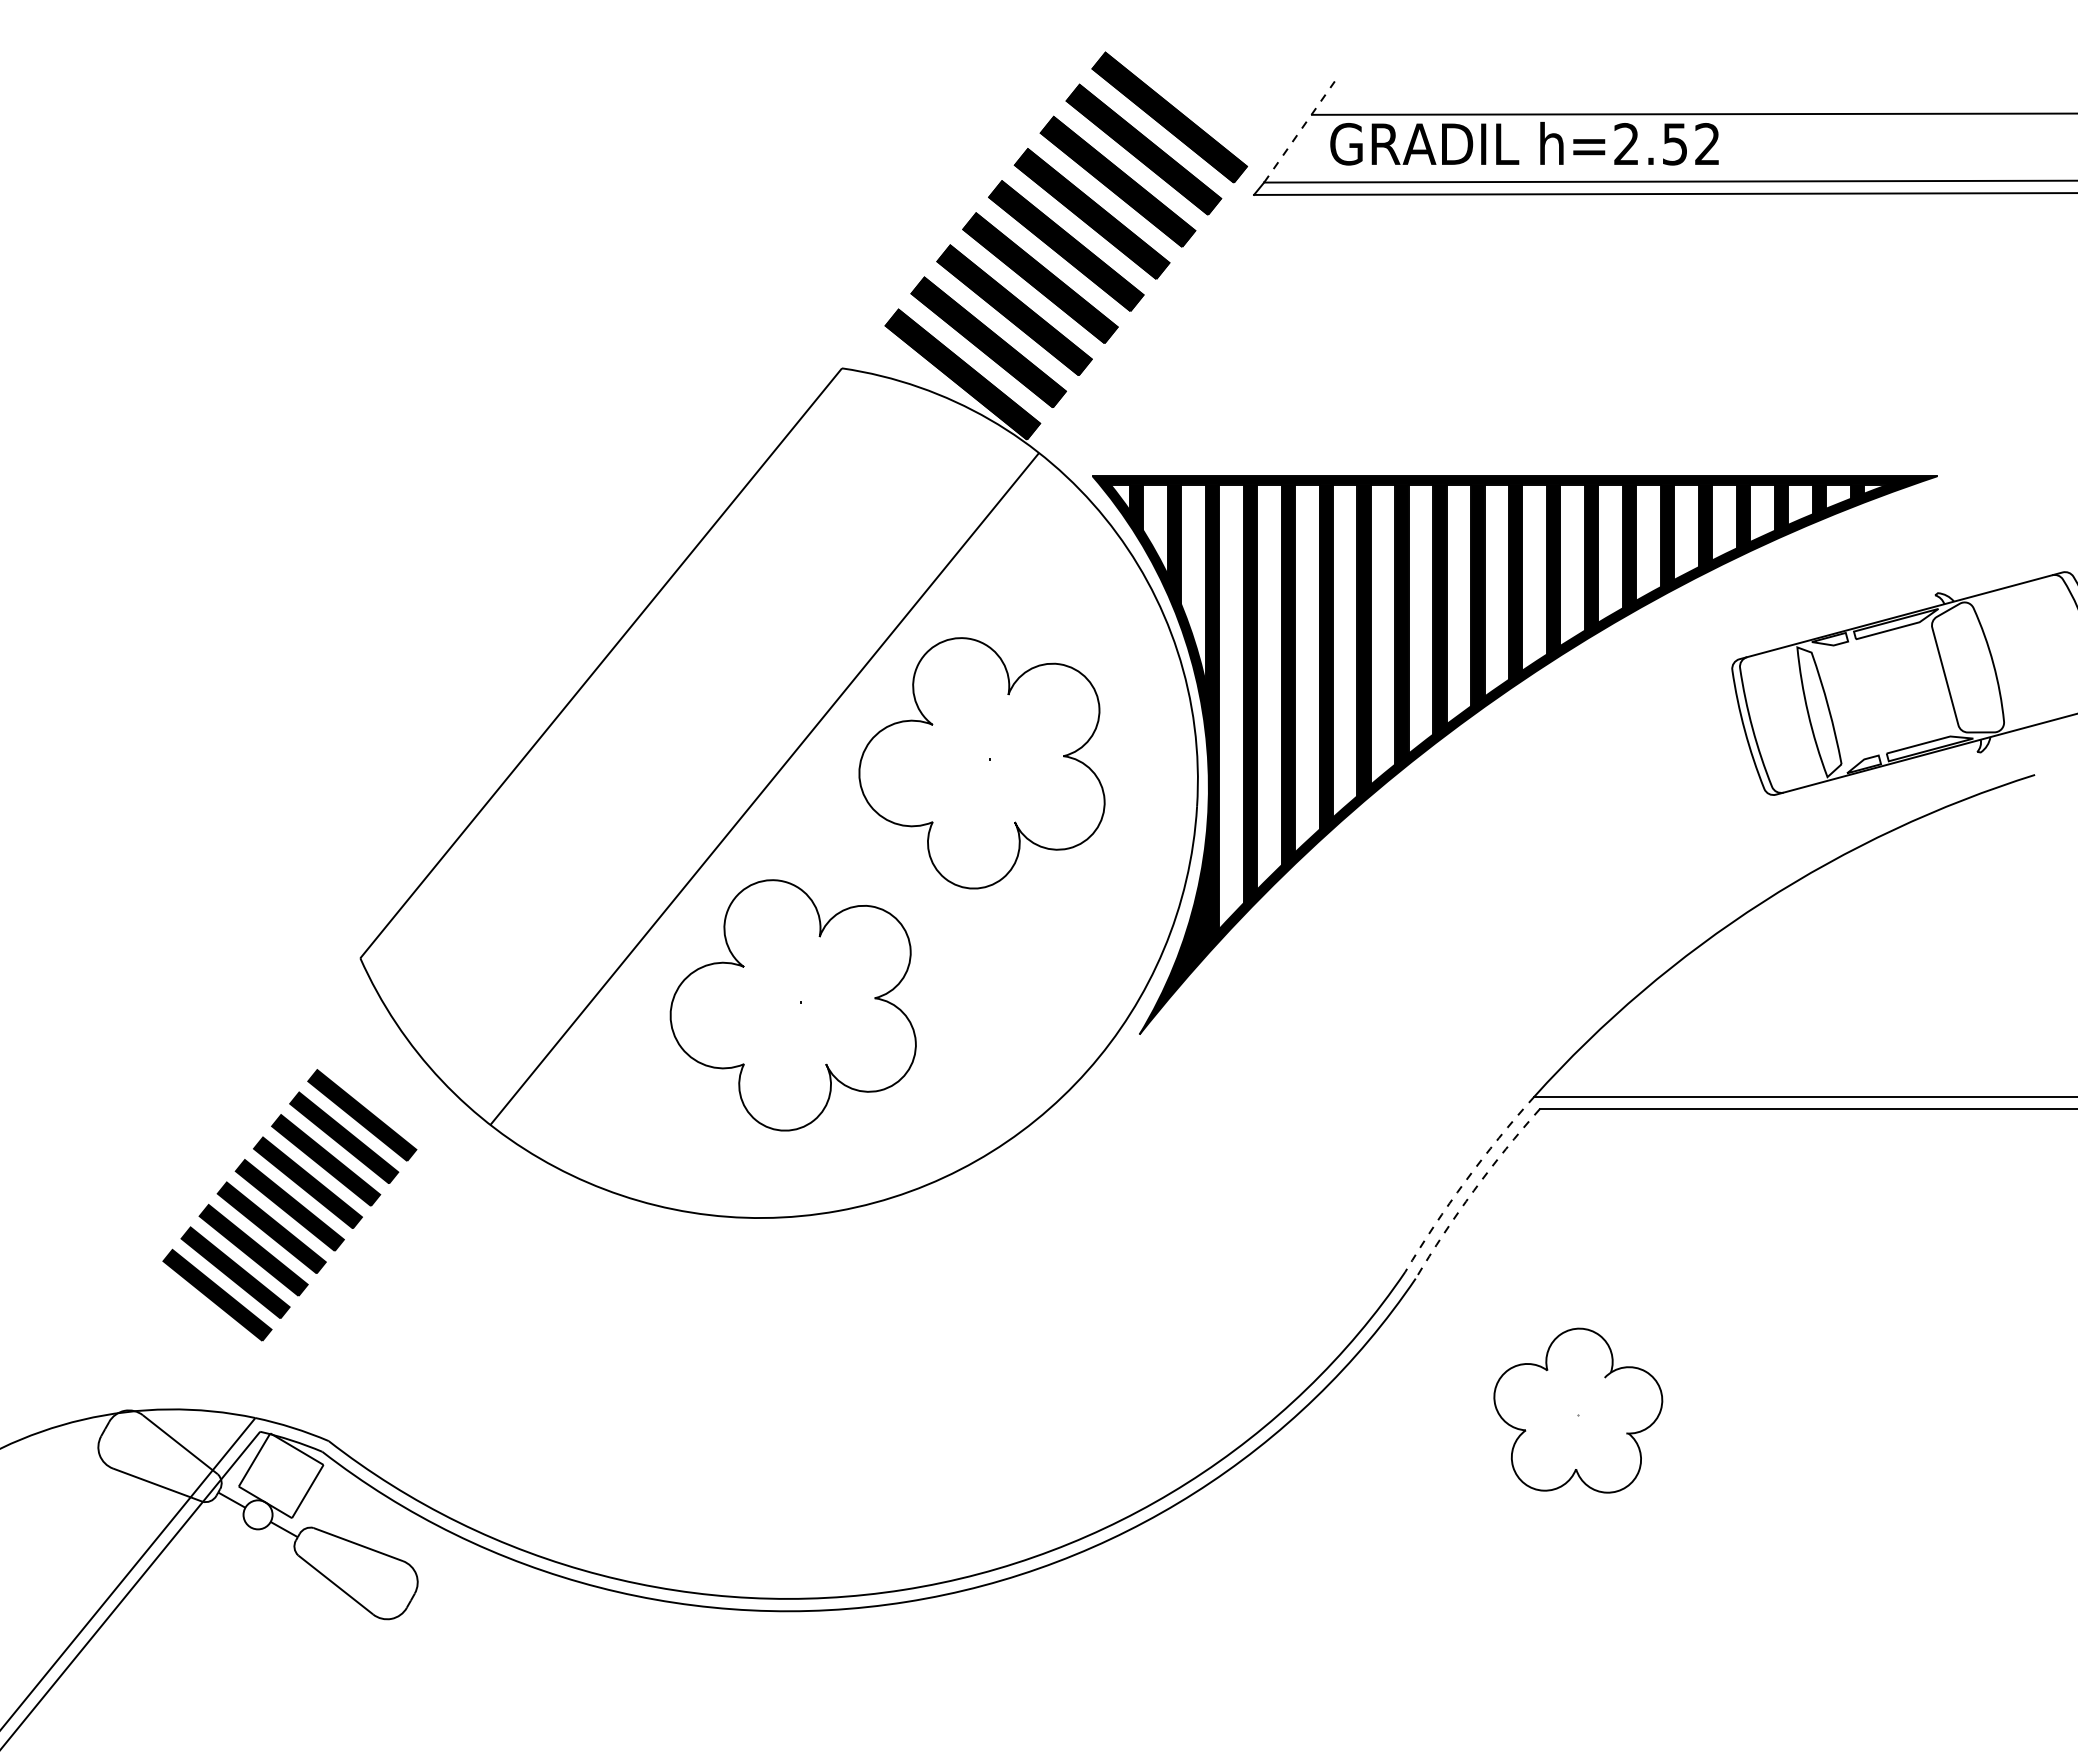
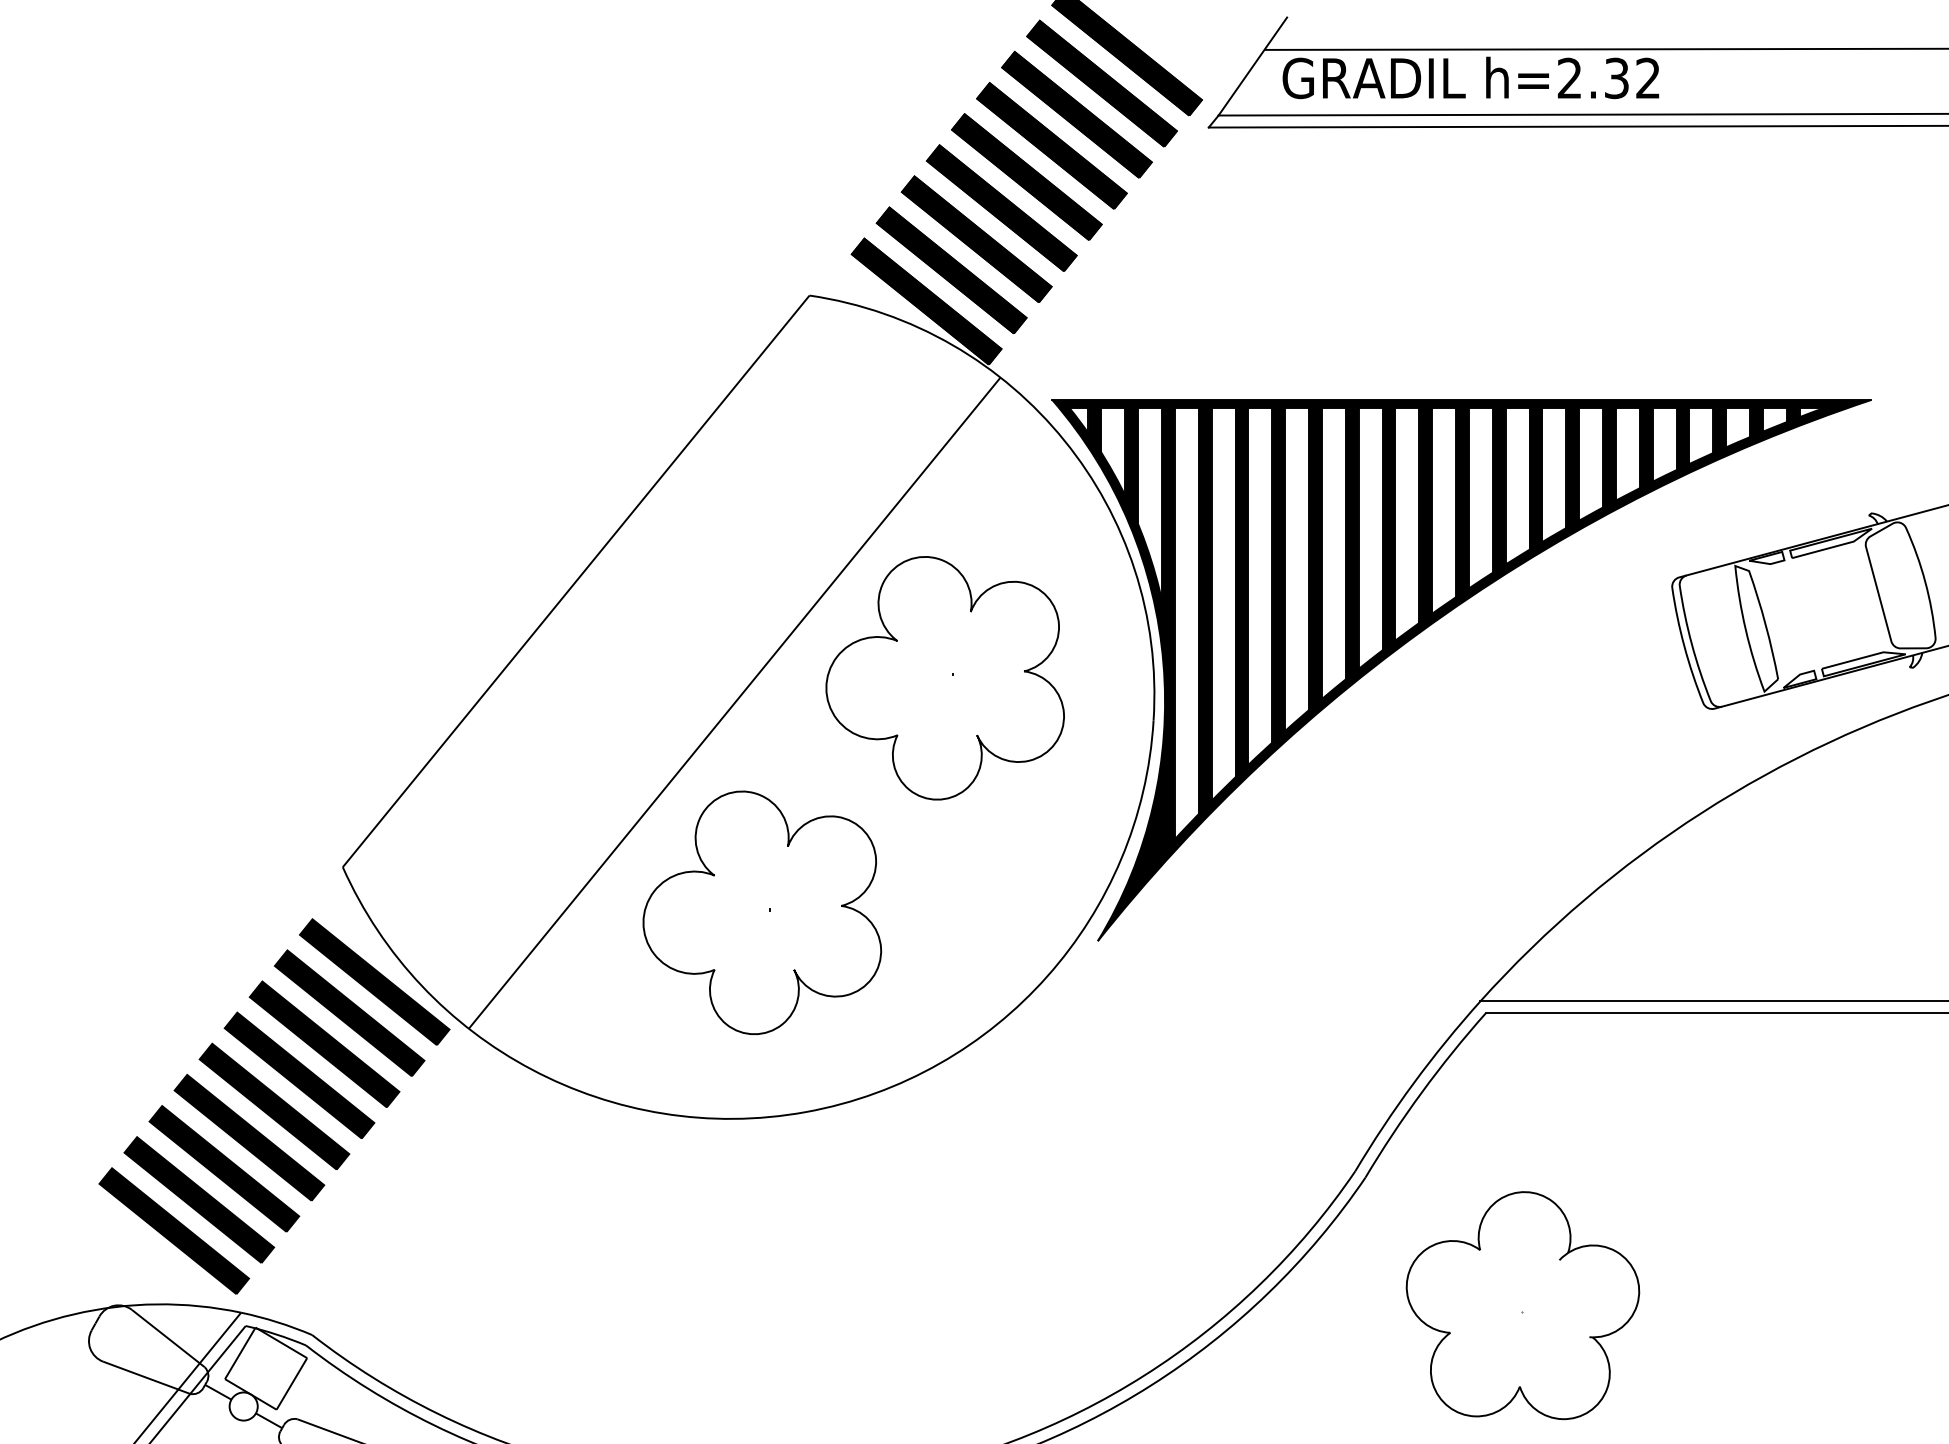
line: (1299, 132) -> (1252, 67), dashed -> solid
text: (1675, 143) -> (1617, 77), h=2.52 -> h=2.32
arc: (1465, 1181) -> (1413, 1083), dashed -> solid
arc: (1473, 1190) -> (1421, 1092), dashed -> solid
part: (289, 1205) -> (274, 1106), size x1.43
part: (1578, 1410) -> (1523, 1305), size x1.43

